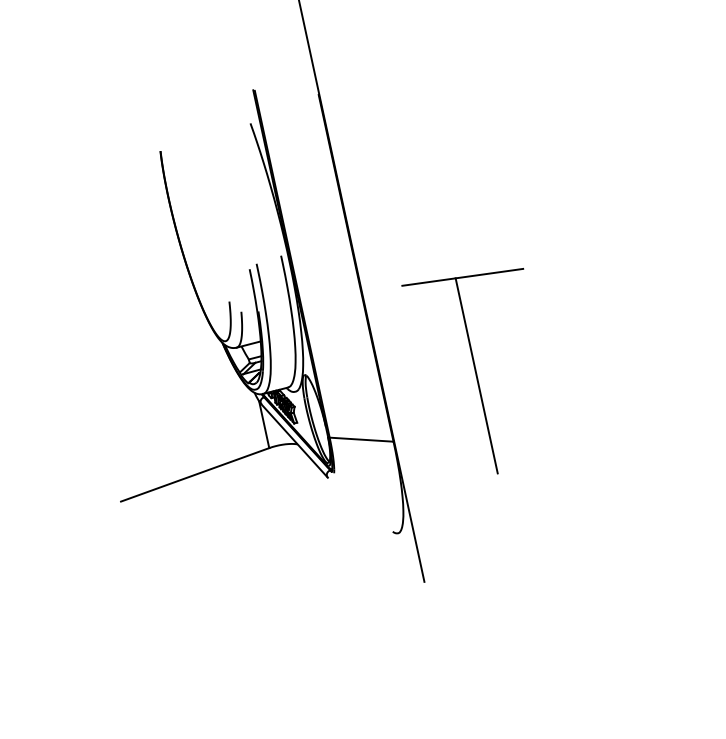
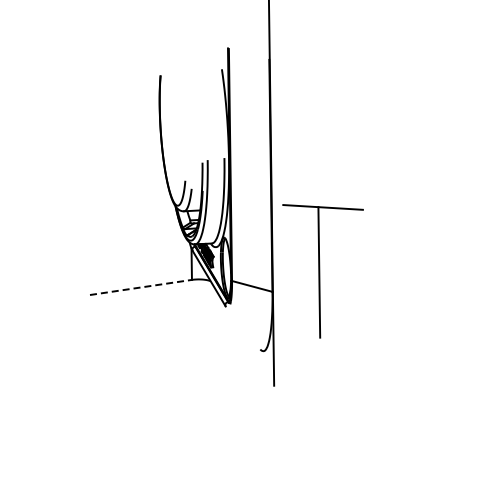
part: (481, 373) -> (322, 271), moved
line: (194, 475) -> (140, 287), solid -> dashed

